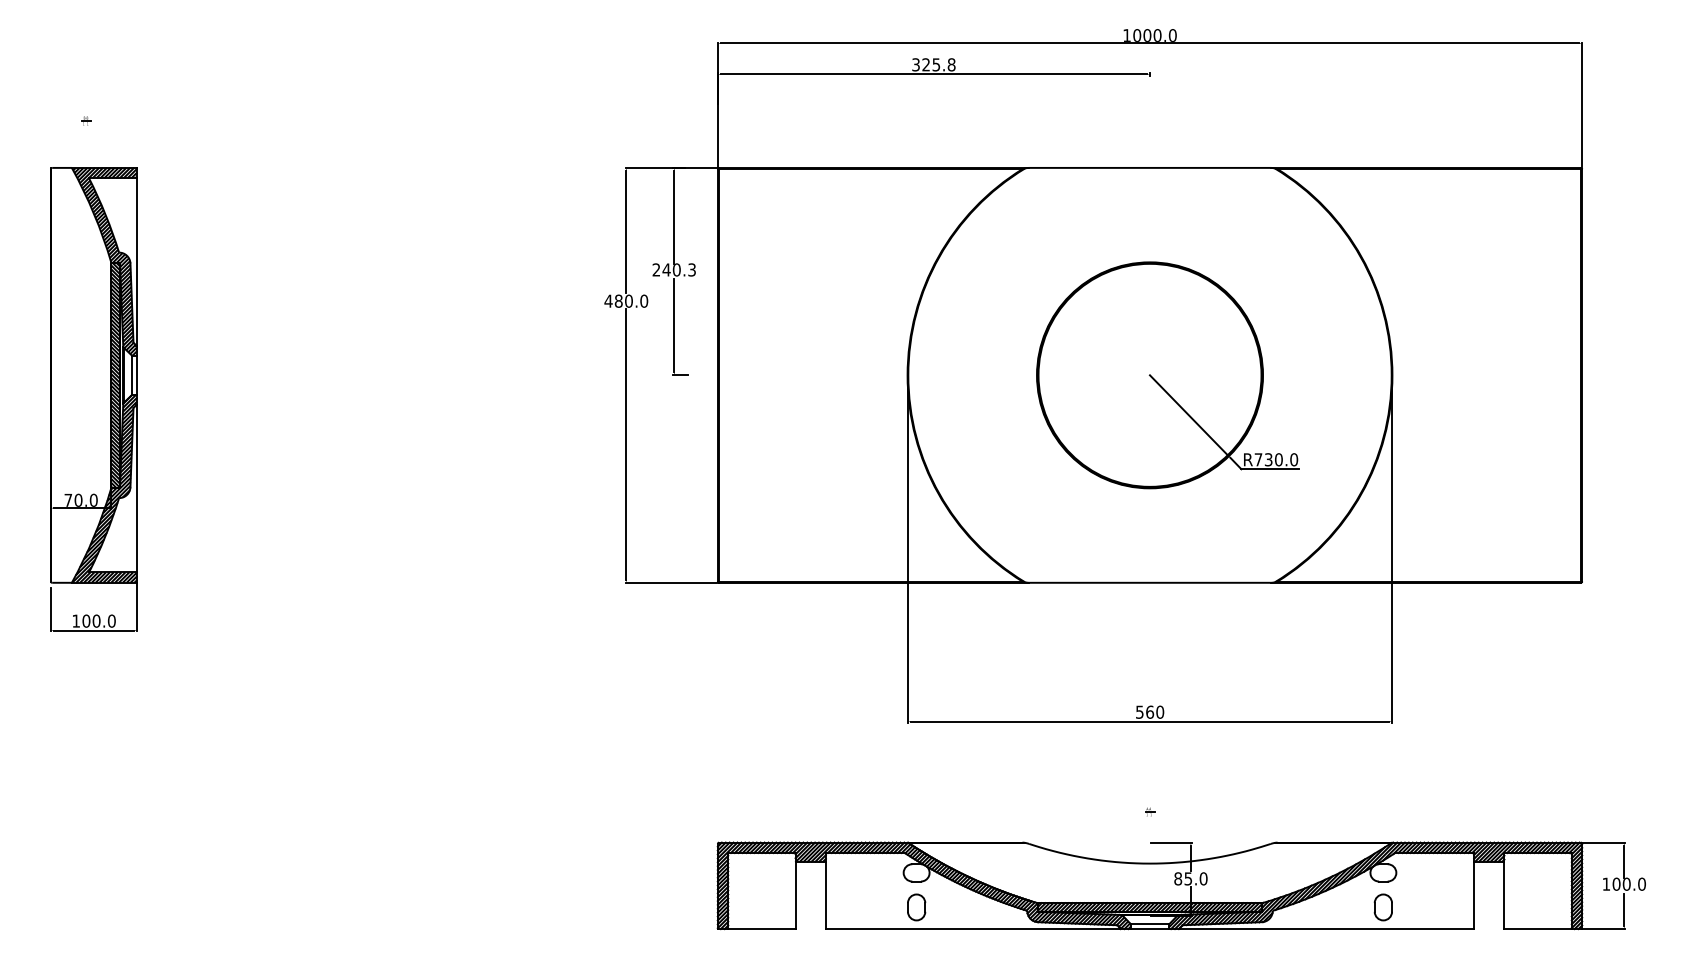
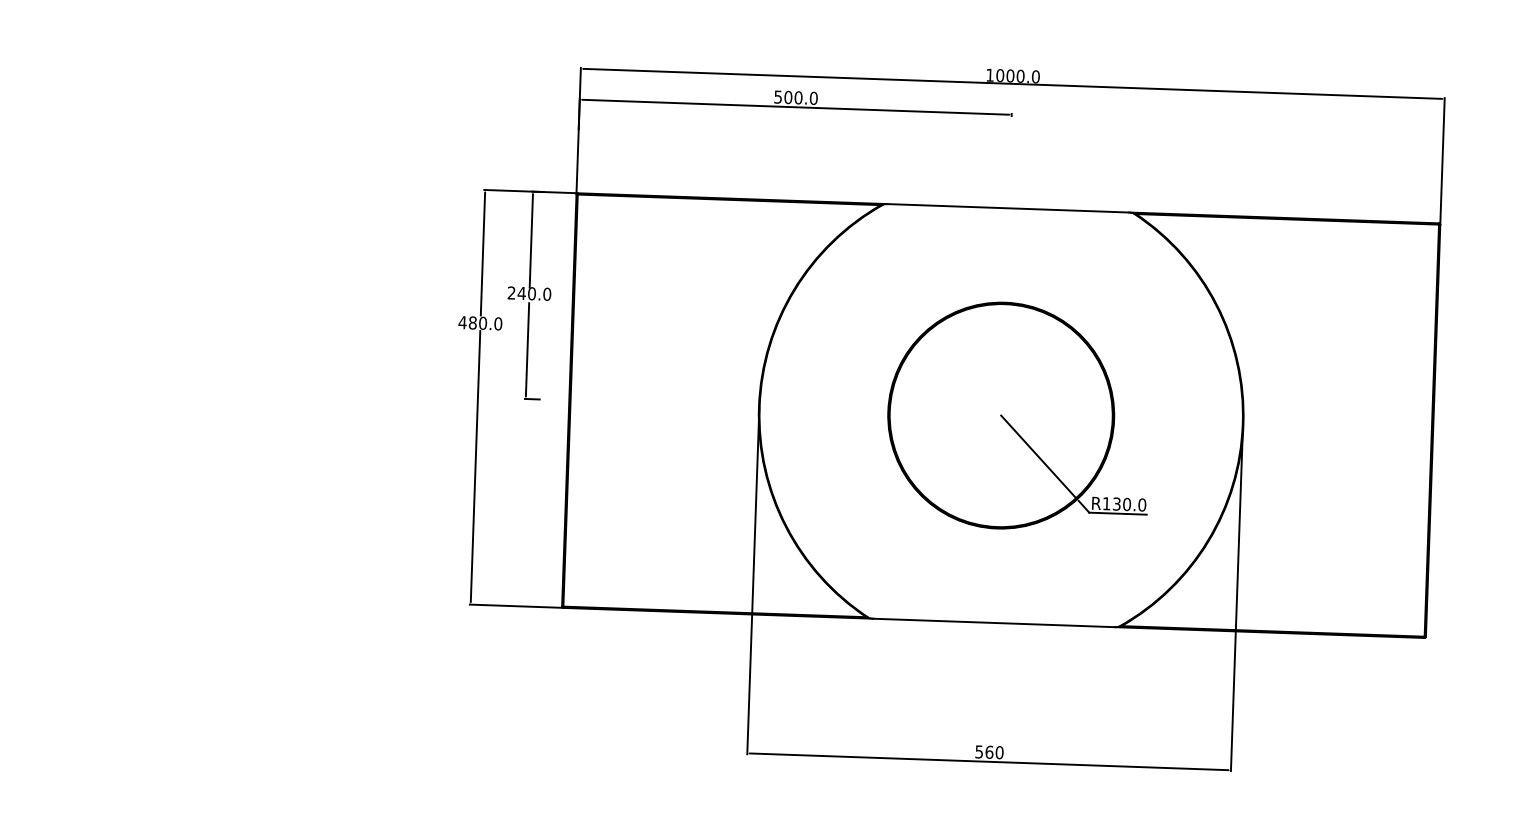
text: (933, 64) -> (795, 97), 325.8 -> 500.0
text: (692, 269) -> (547, 293), 240.3 -> 240.0
text: (1258, 459) -> (1106, 503), R730.0 -> R130.0

